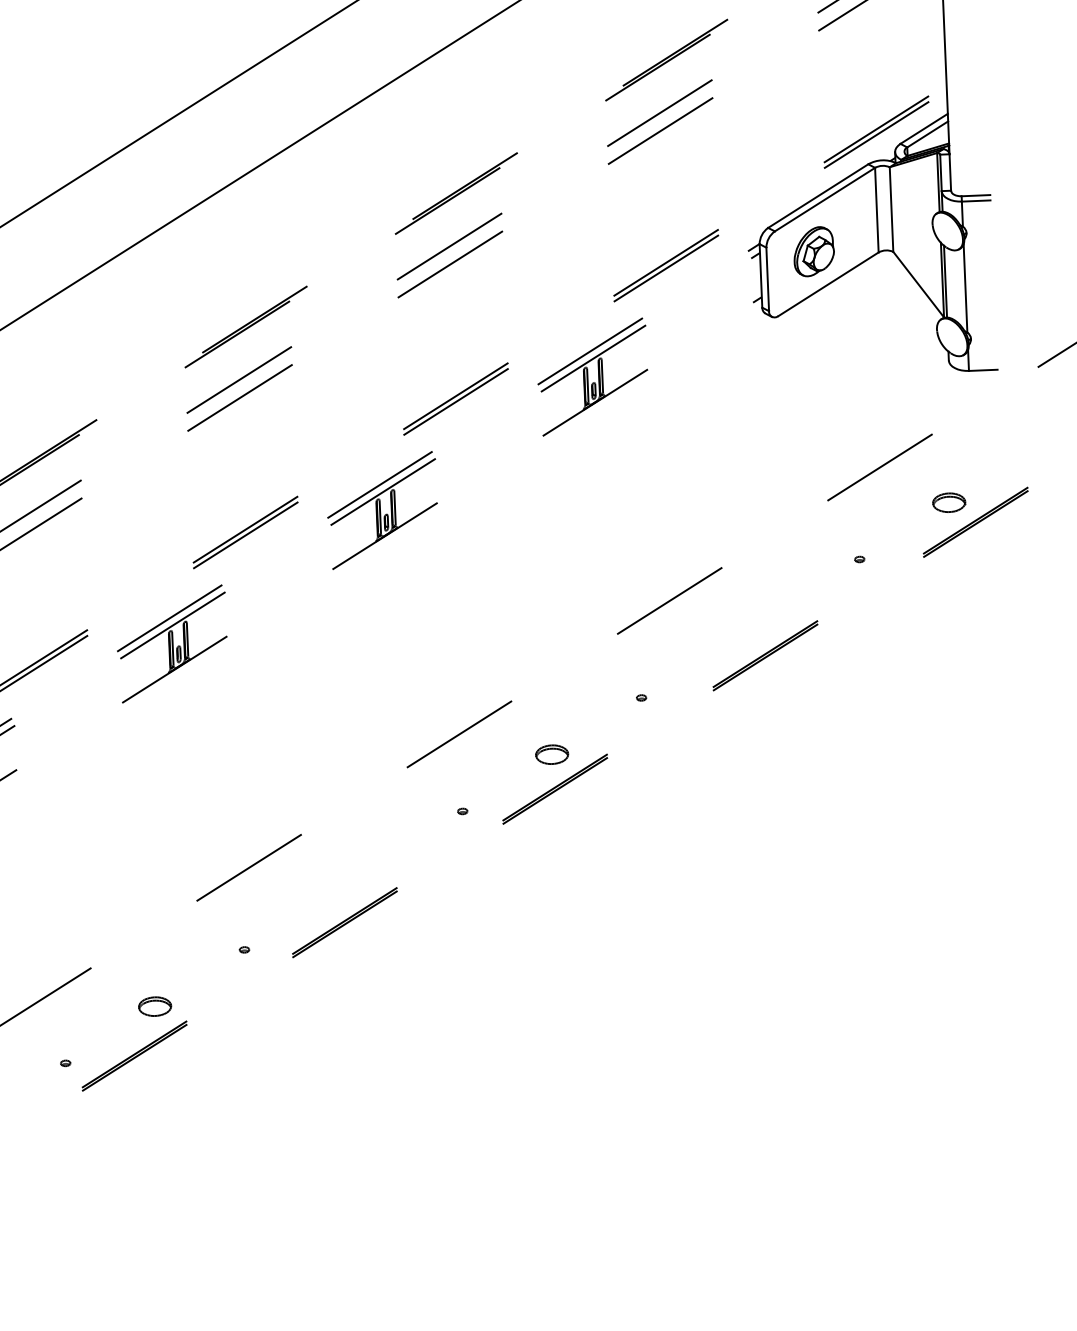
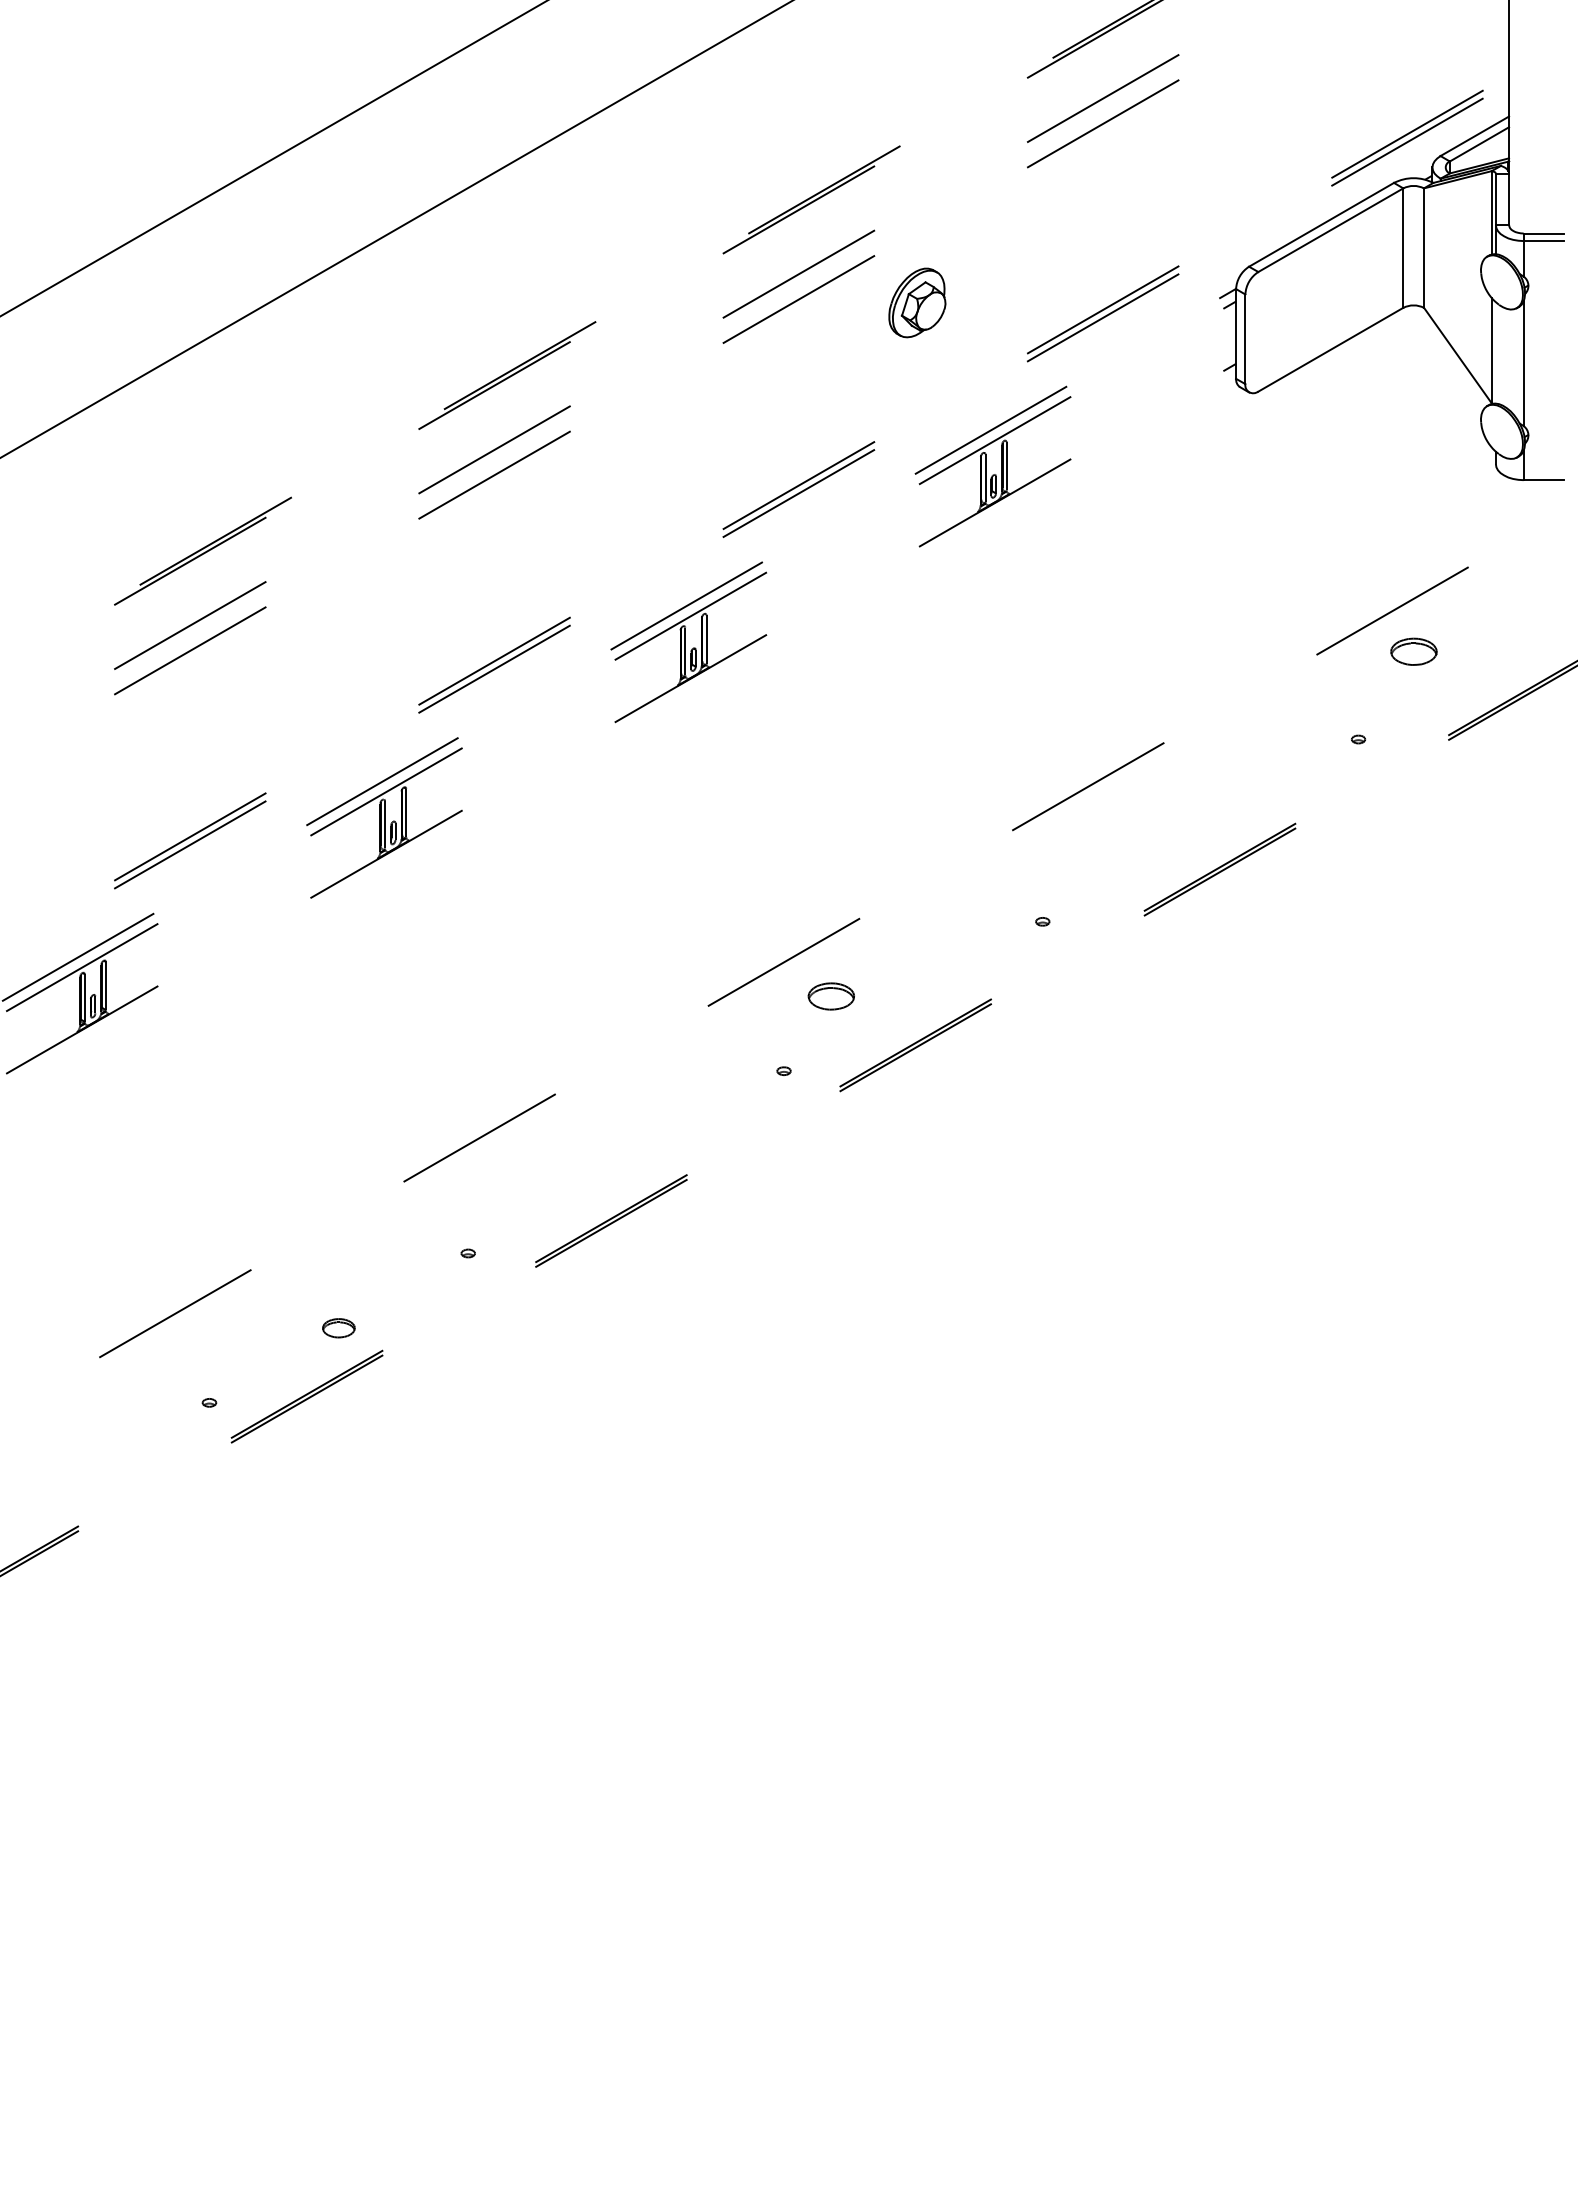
part: (814, 251) -> (917, 302), moved
line: (945, 281) -> (1495, 352), removed
part: (948, 502) -> (1413, 651), moved
part: (551, 754) -> (830, 996), moved
part: (154, 1006) -> (338, 1328), size x0.7

